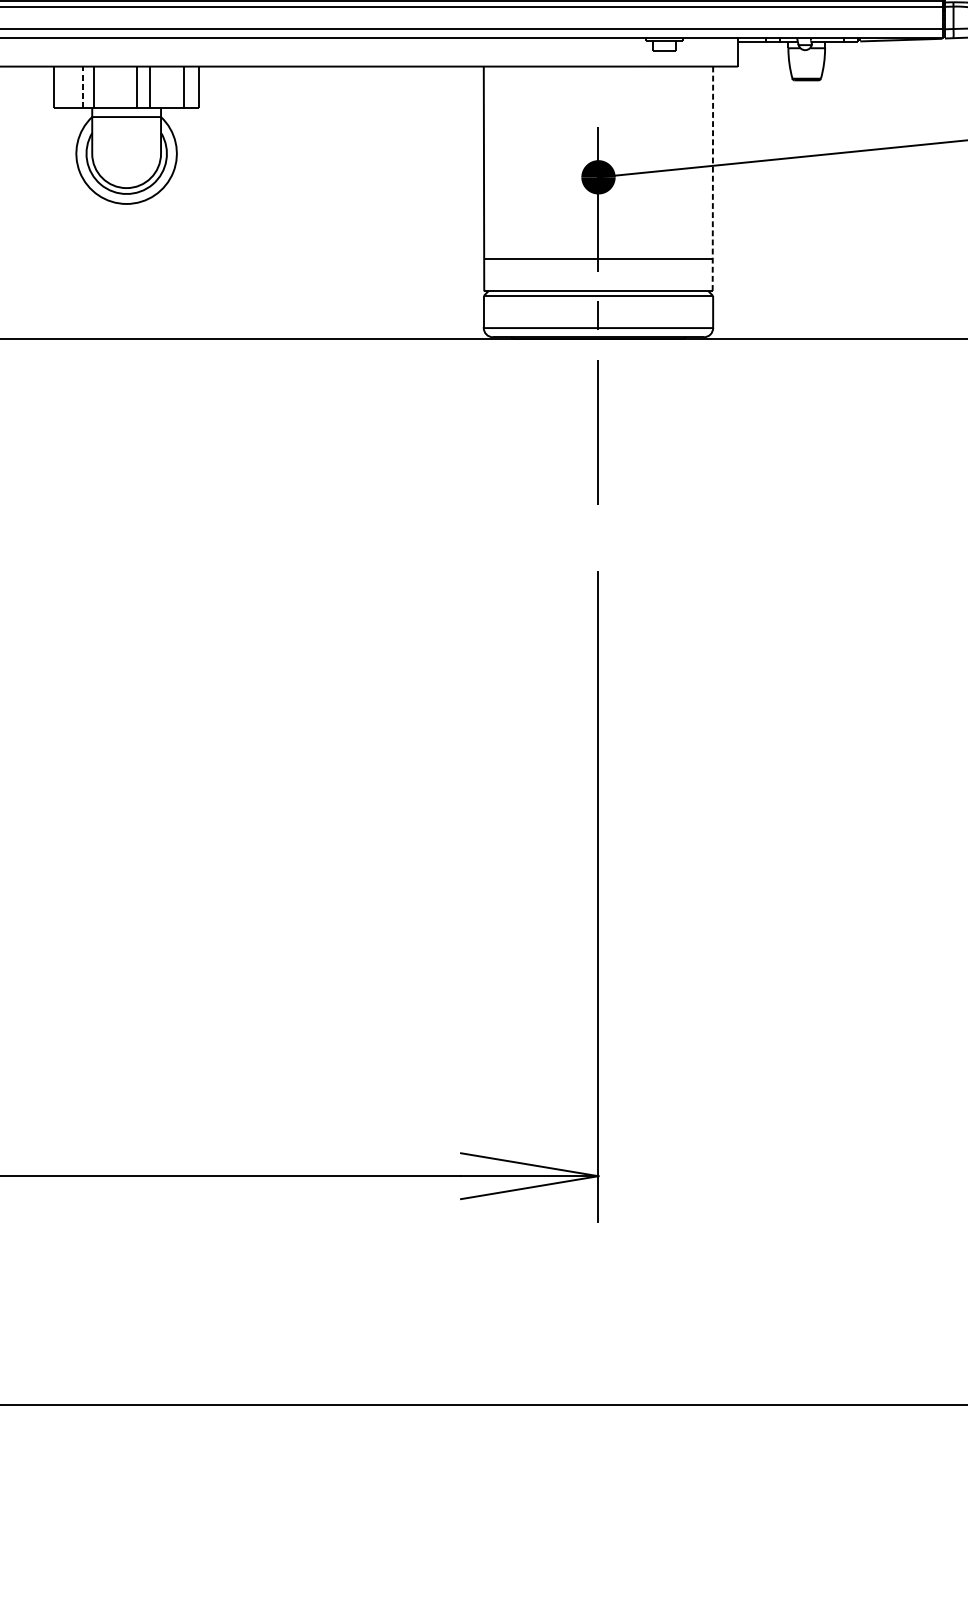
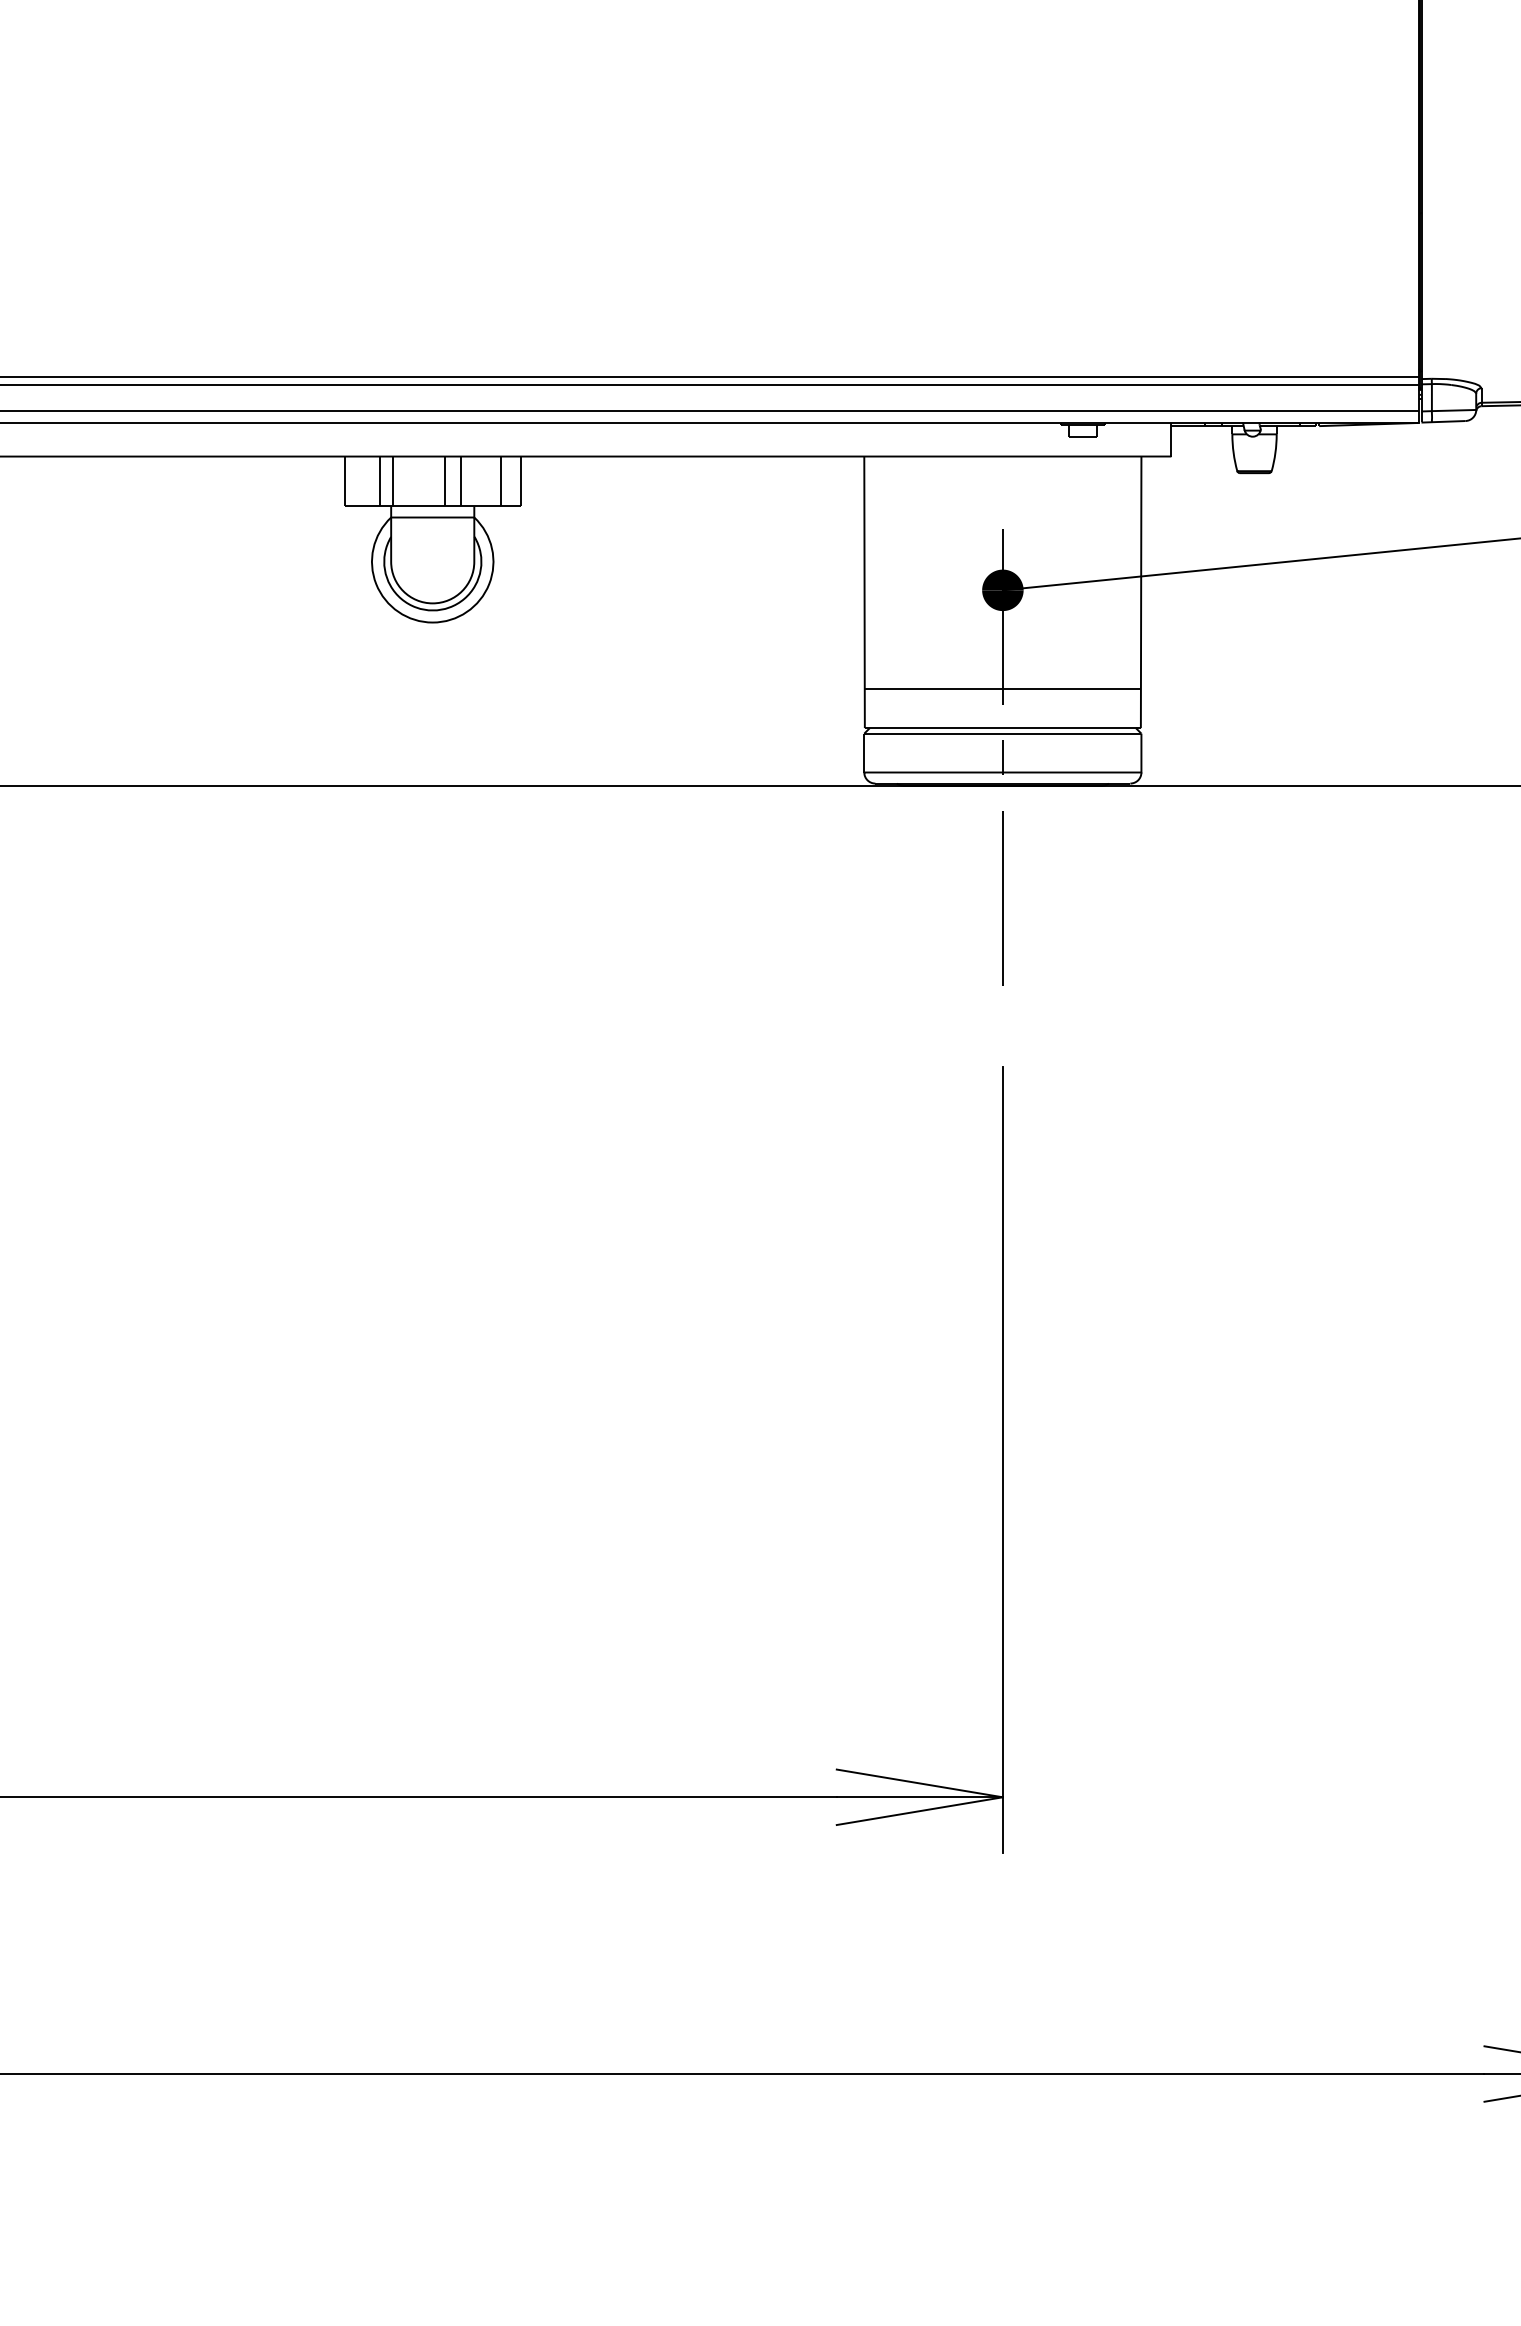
line: (82, 87) -> (379, 481), dashed -> solid
line: (713, 179) -> (1141, 592), dashed -> solid

